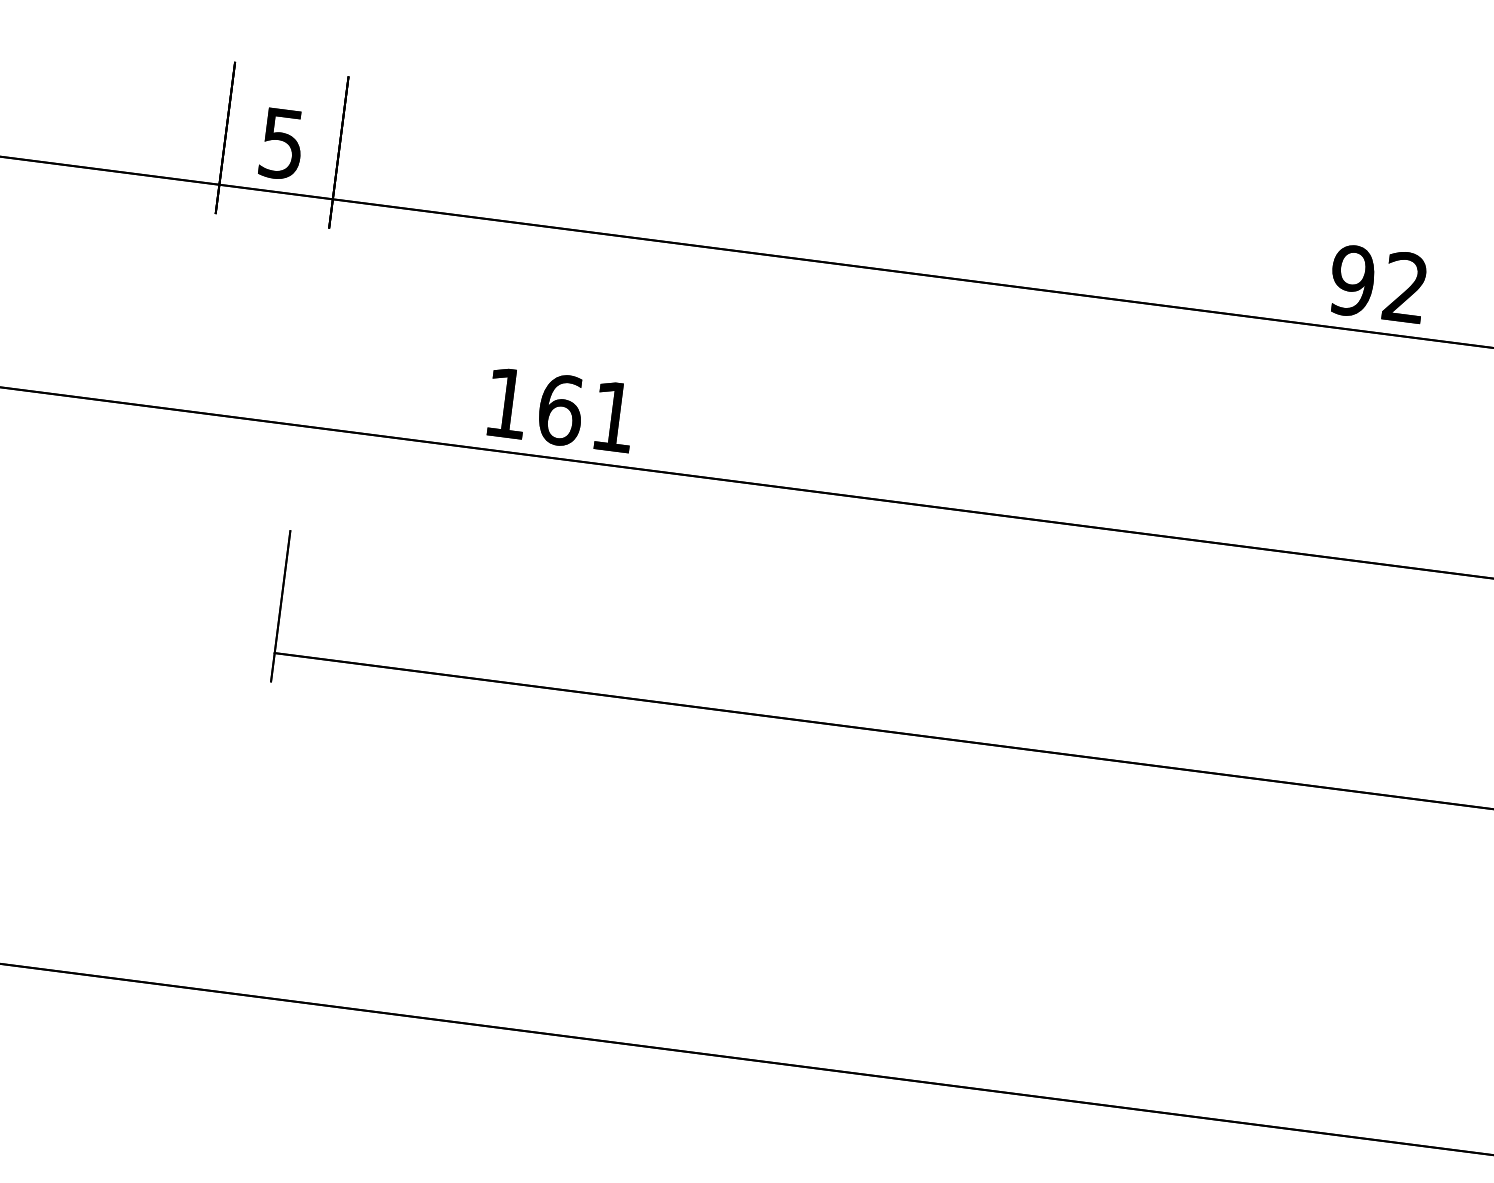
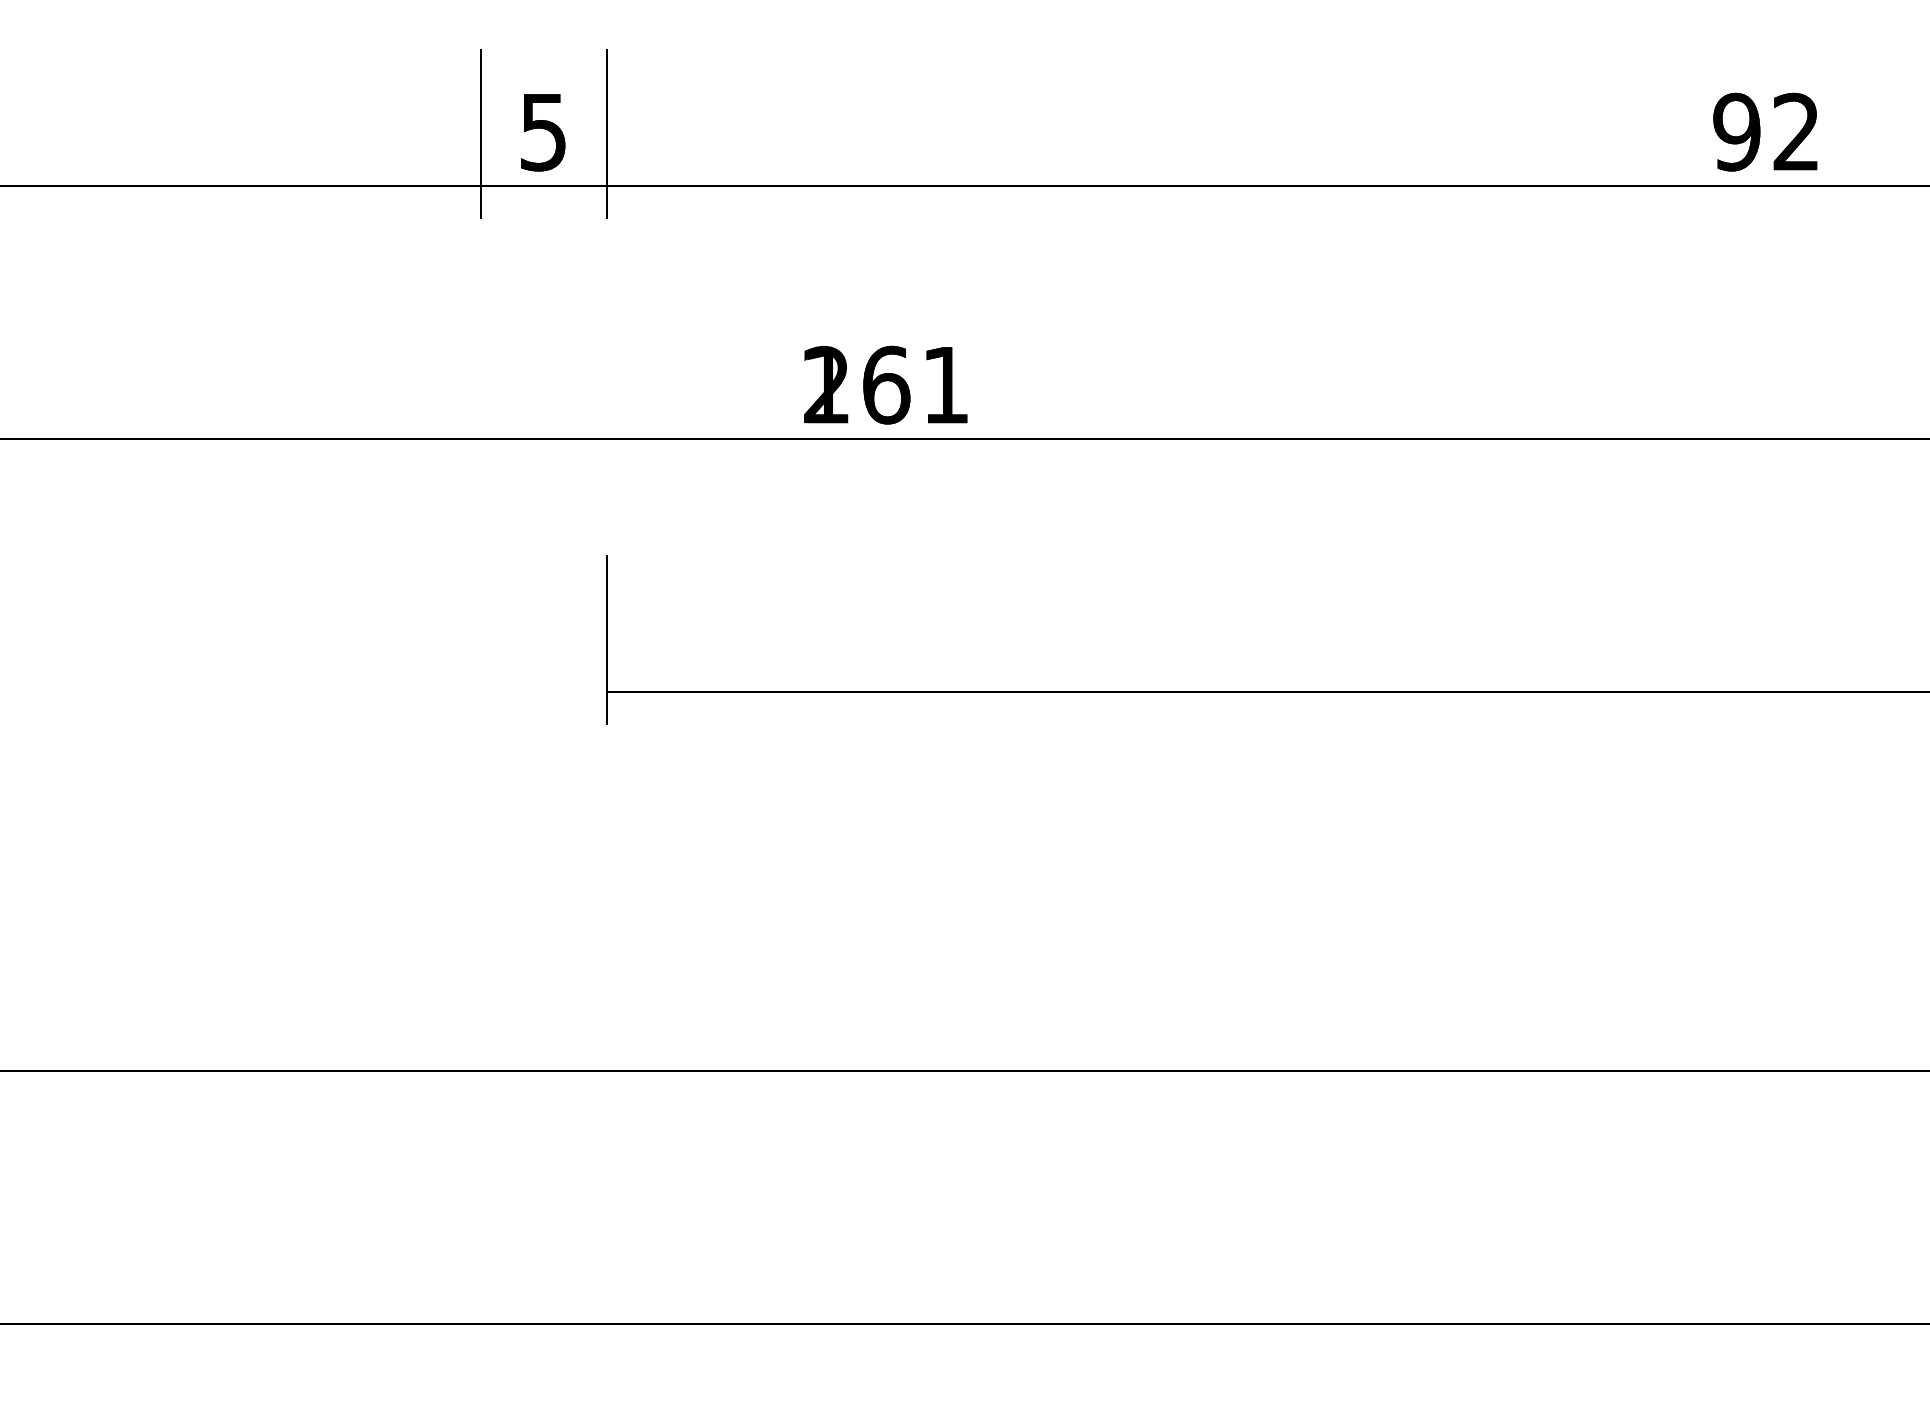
text: (506, 402) -> (826, 384), 161 -> 261

